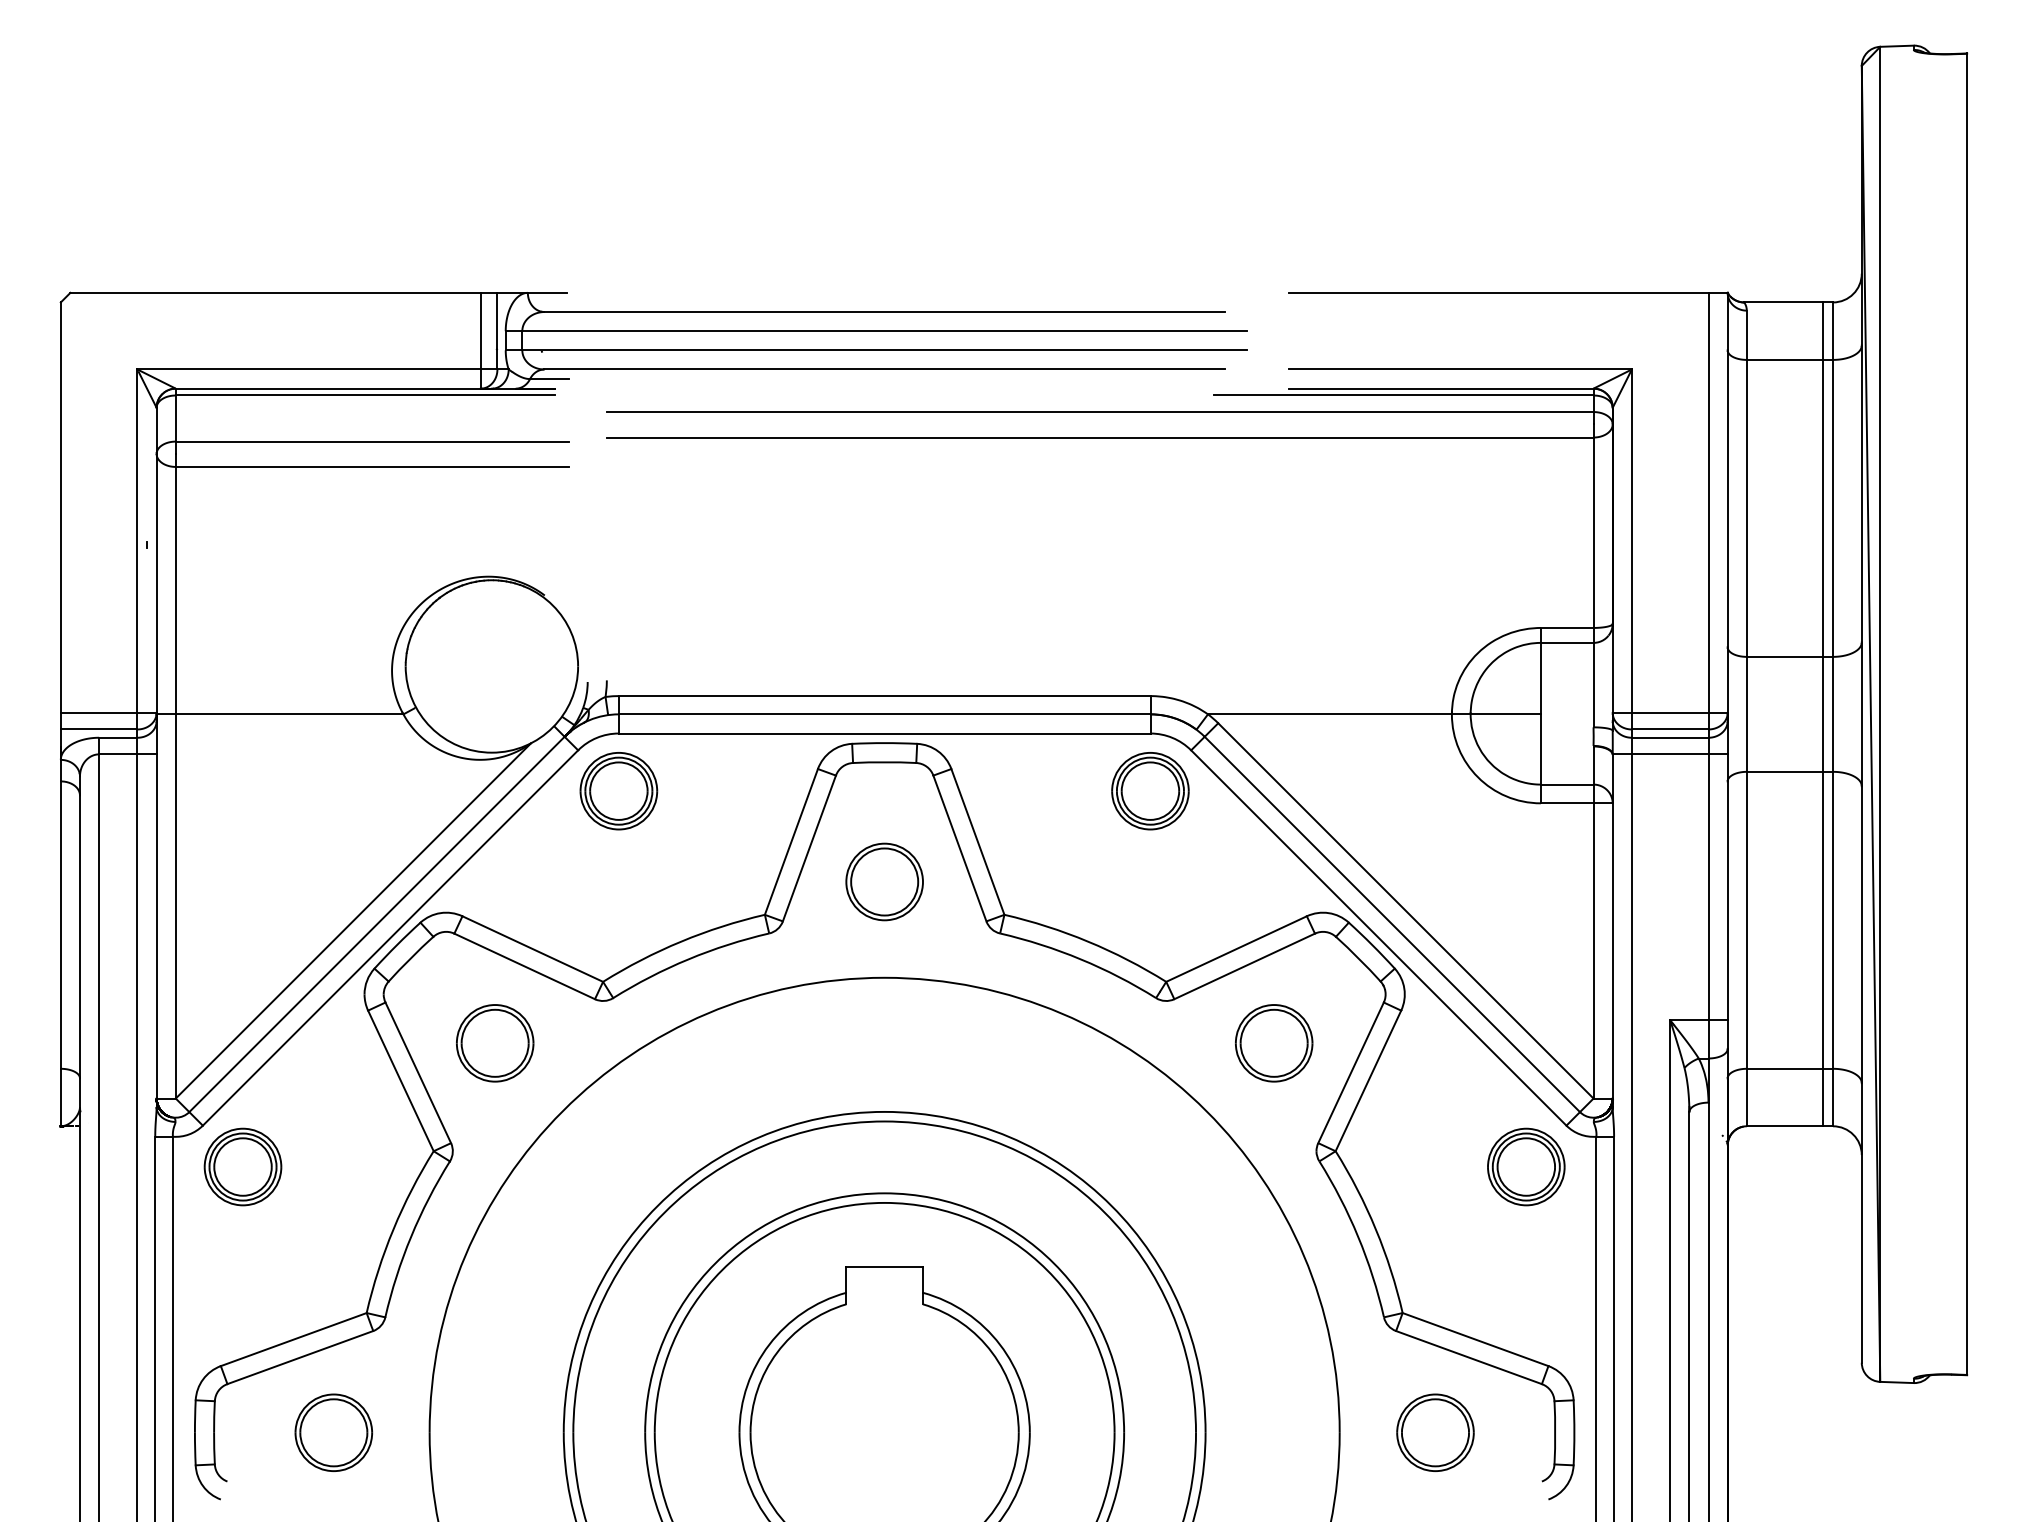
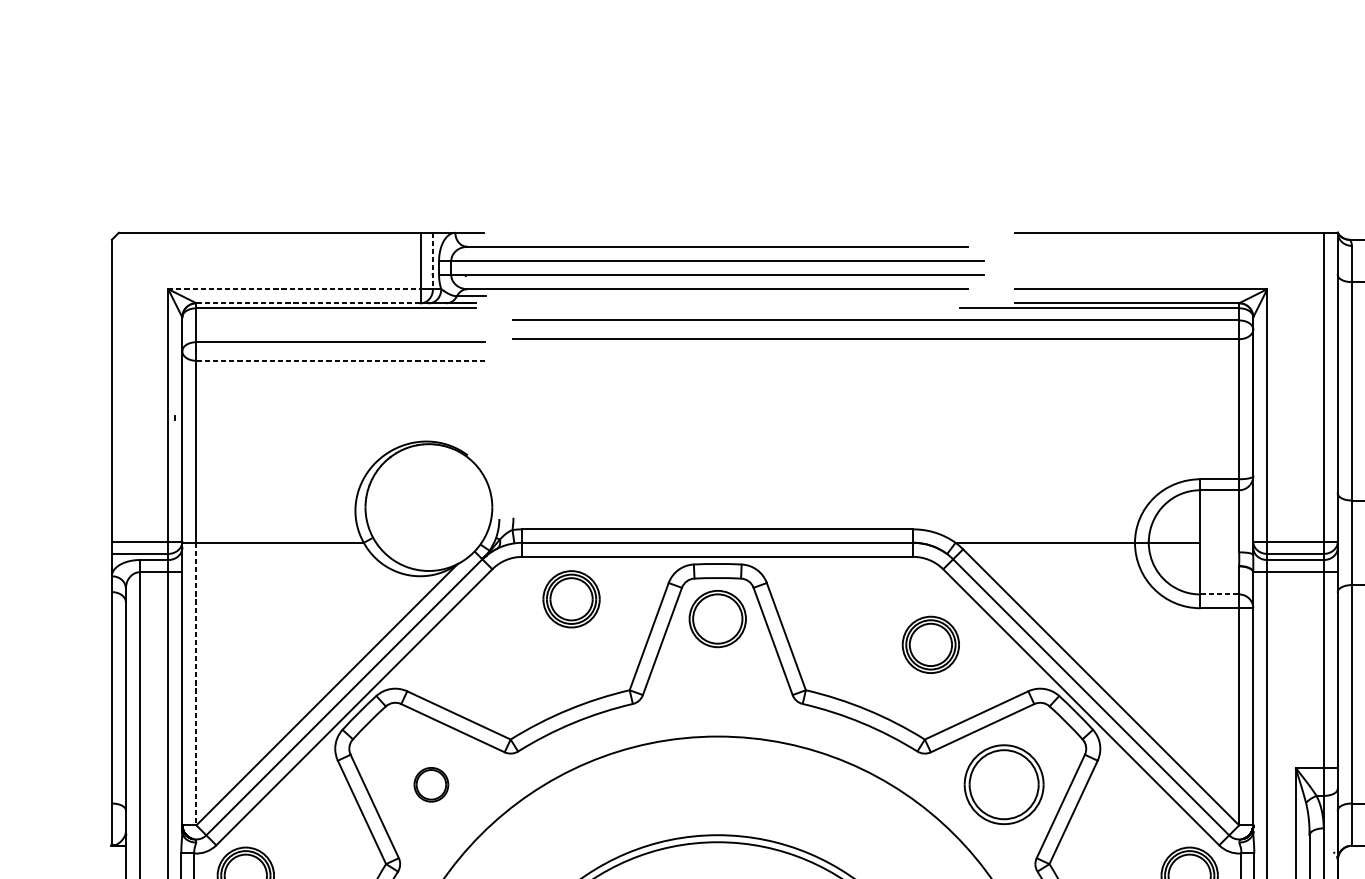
line: (497, 331) -> (433, 261), solid -> dashed
line: (309, 369) -> (294, 289), solid -> dashed
line: (328, 388) -> (308, 303), solid -> dashed
line: (371, 466) -> (340, 360), solid -> dashed
line: (1567, 784) -> (1220, 594), solid -> dashed
part: (618, 791) -> (571, 599), moved
part: (1150, 791) -> (930, 645), moved
part: (884, 881) -> (717, 618), moved
line: (175, 906) -> (196, 684), solid -> dashed
part: (495, 1043) -> (431, 784), size x0.6
part: (1274, 1043) -> (1004, 784), size x1.4

